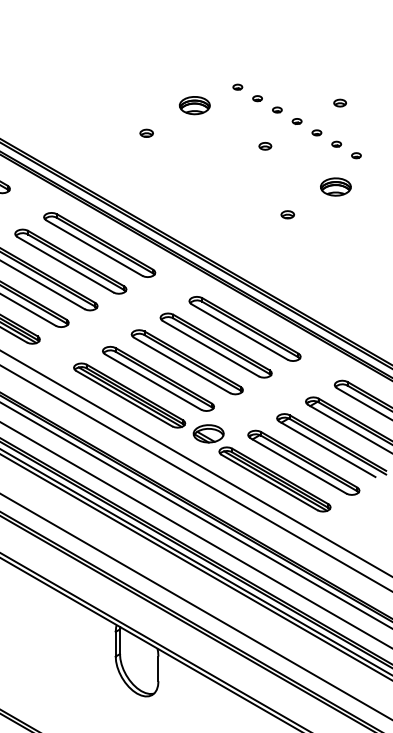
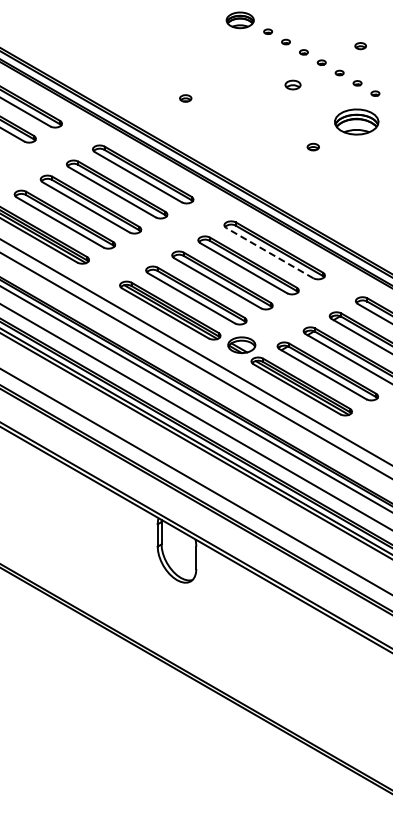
part: (194, 105) -> (239, 20), moved
part: (146, 133) -> (185, 98), moved
part: (264, 146) -> (292, 85), size x1.4
part: (335, 186) -> (356, 121), size x1.6
line: (239, 331) -> (269, 252), solid -> dashed

